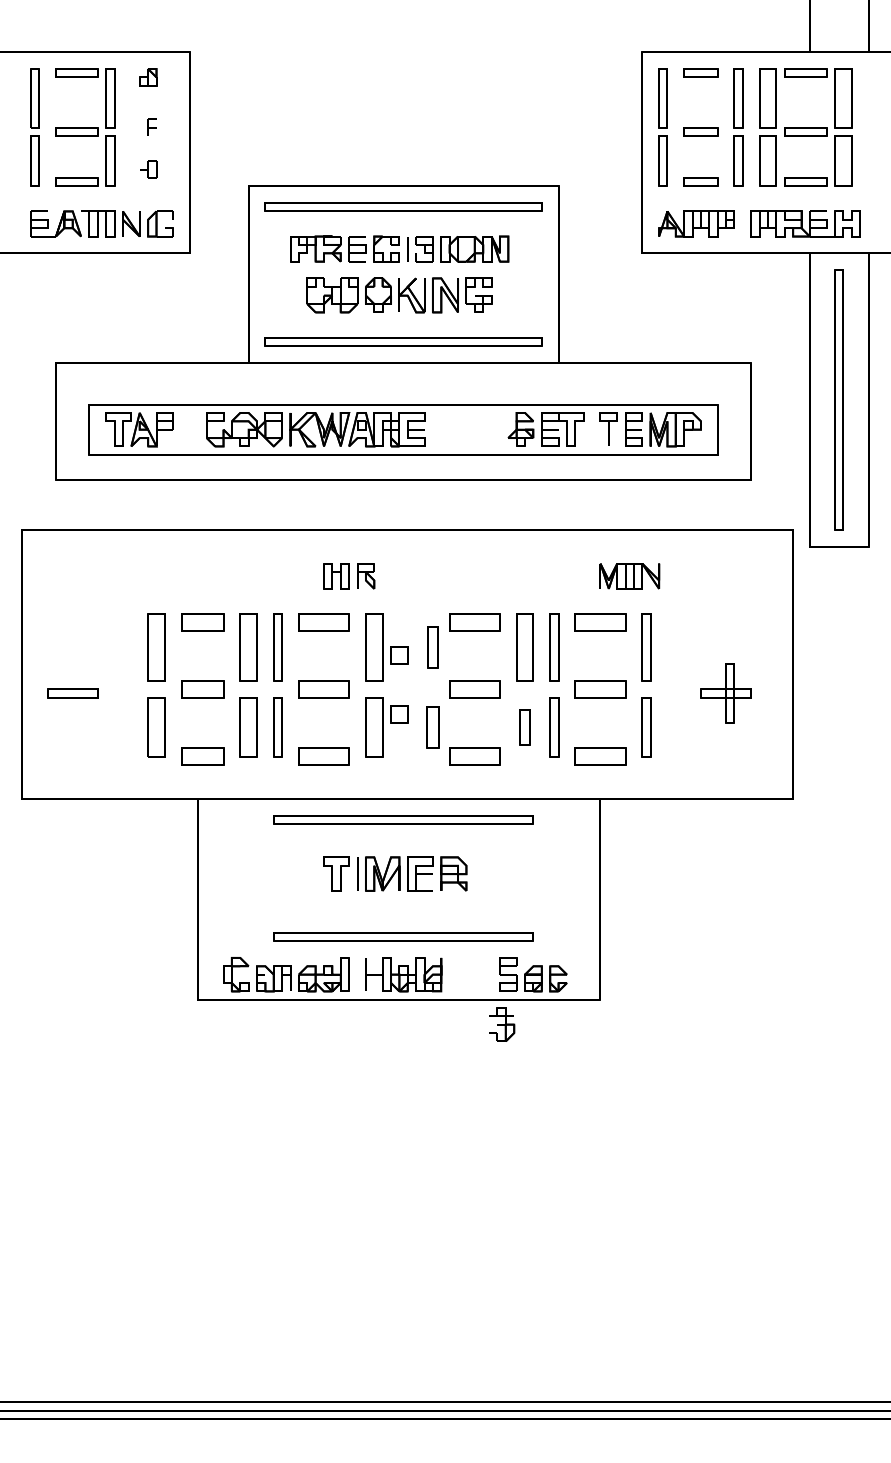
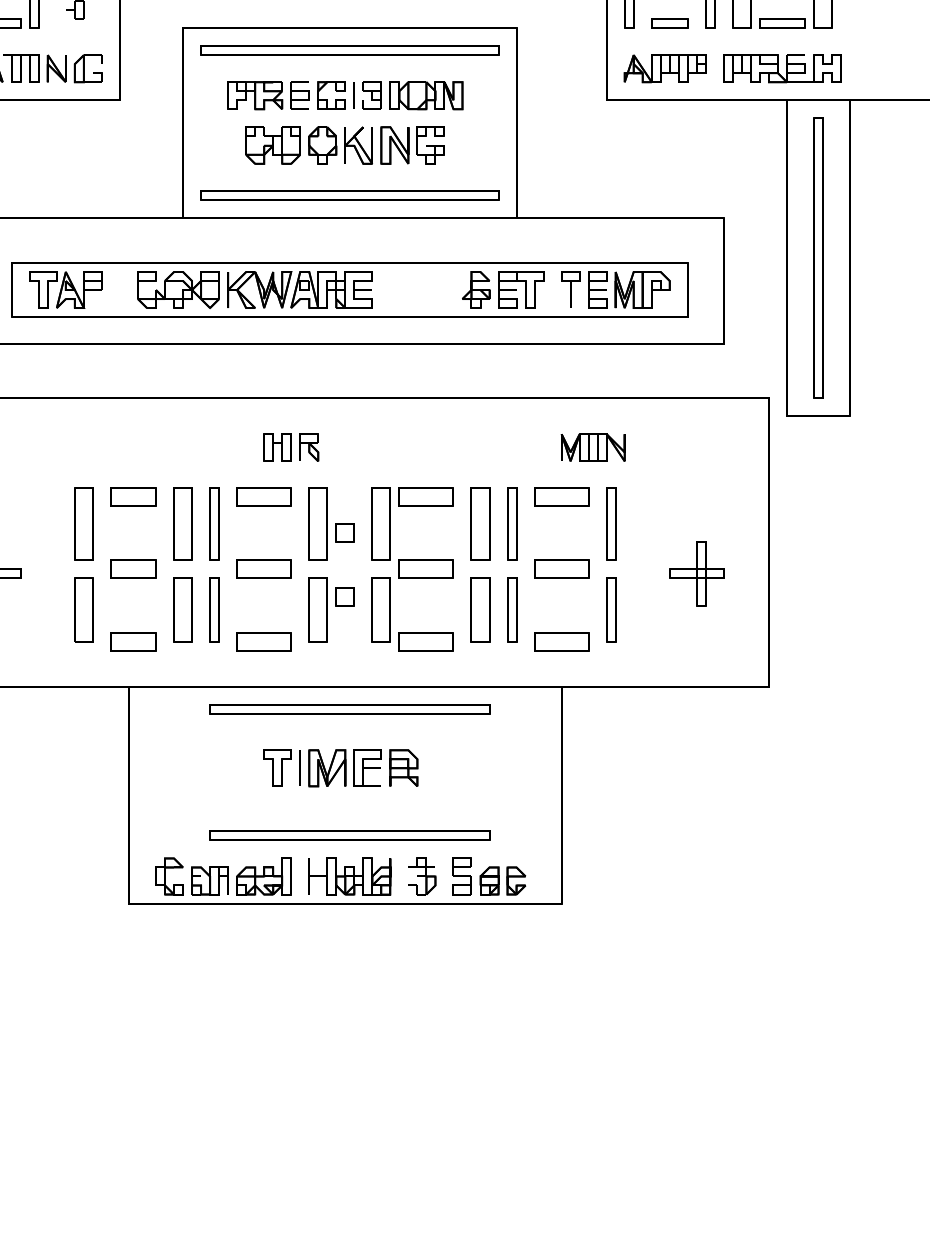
part: (432, 647) -> (380, 524), size x1.67
part: (432, 727) -> (380, 610), size x1.43
part: (524, 727) -> (479, 610), size x1.67
part: (502, 1024) -> (422, 876), moved

